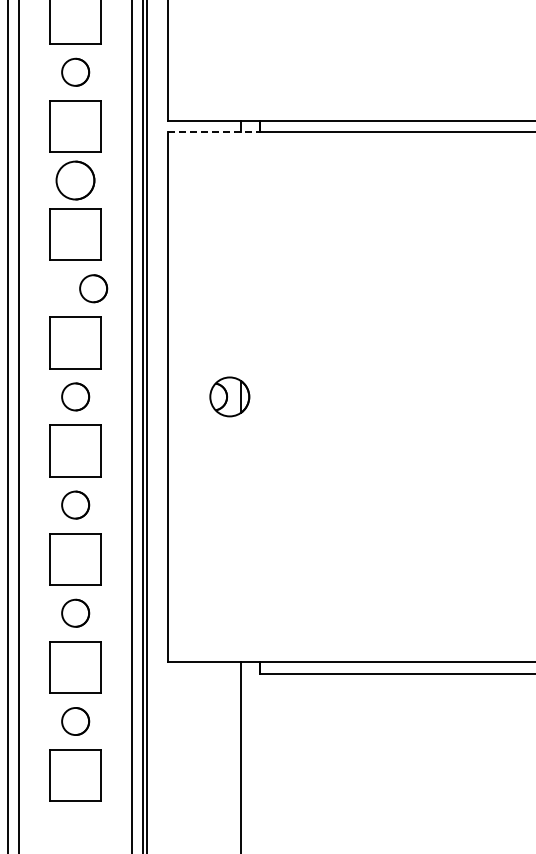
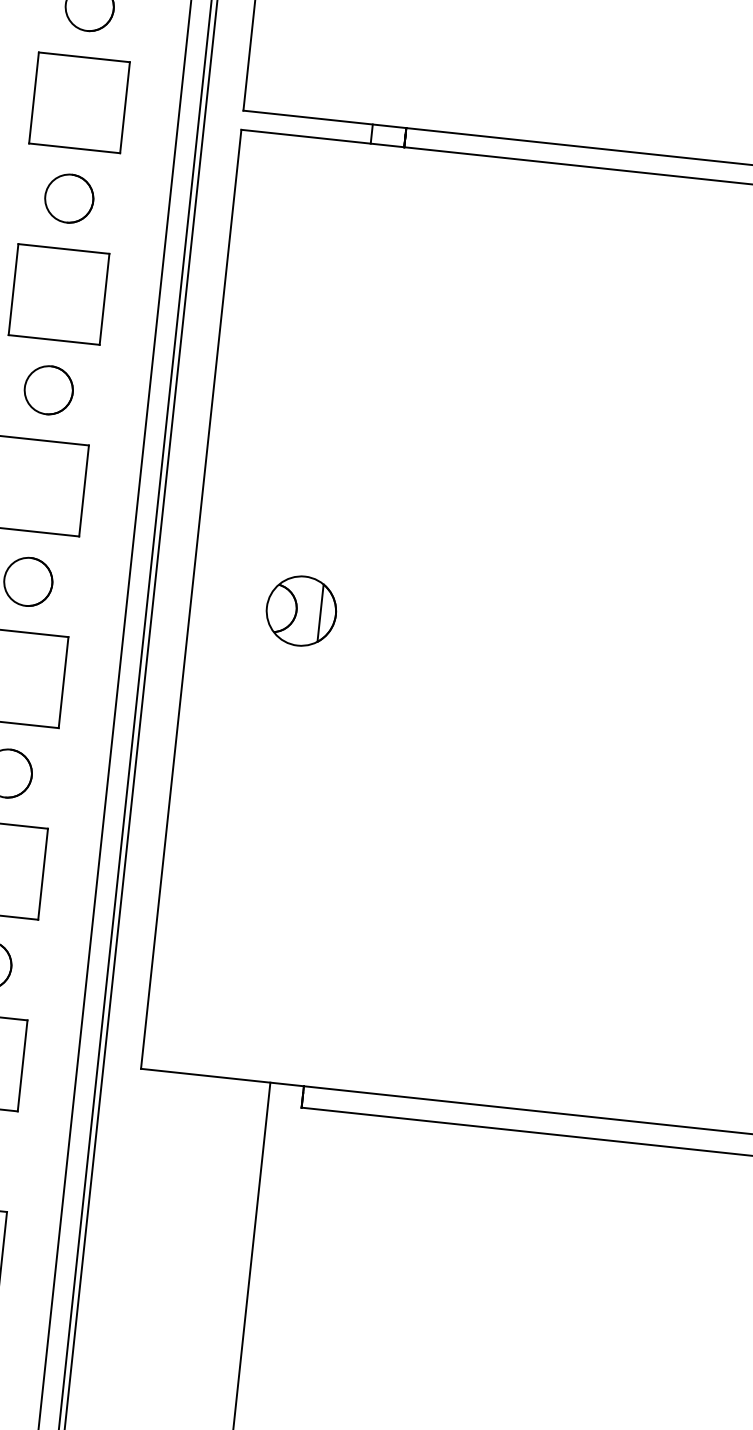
line: (213, 131) -> (322, 137), dashed -> solid
circle: (75, 180) -> (69, 198), size x0.71
circle: (93, 288) -> (48, 389), moved

